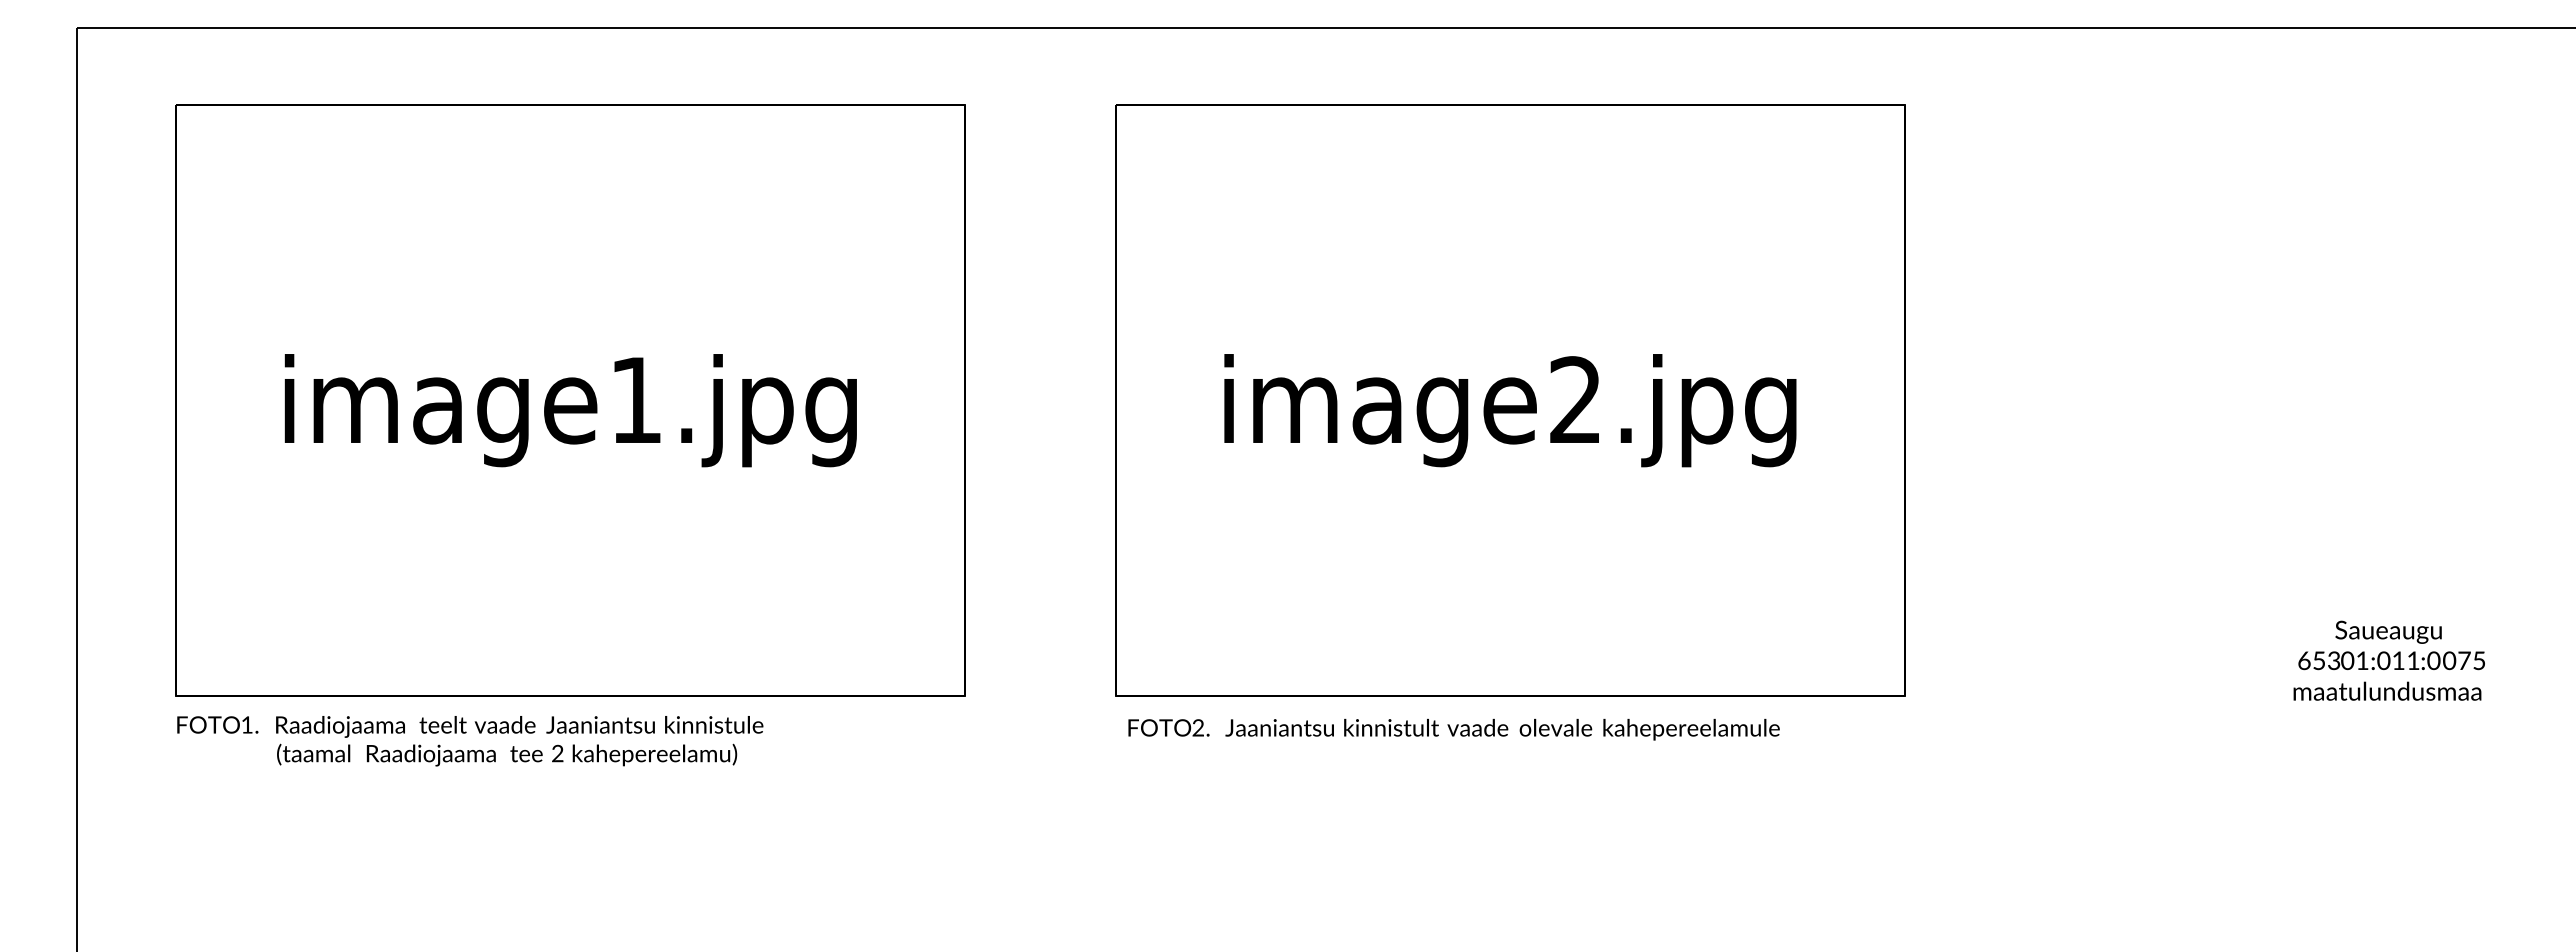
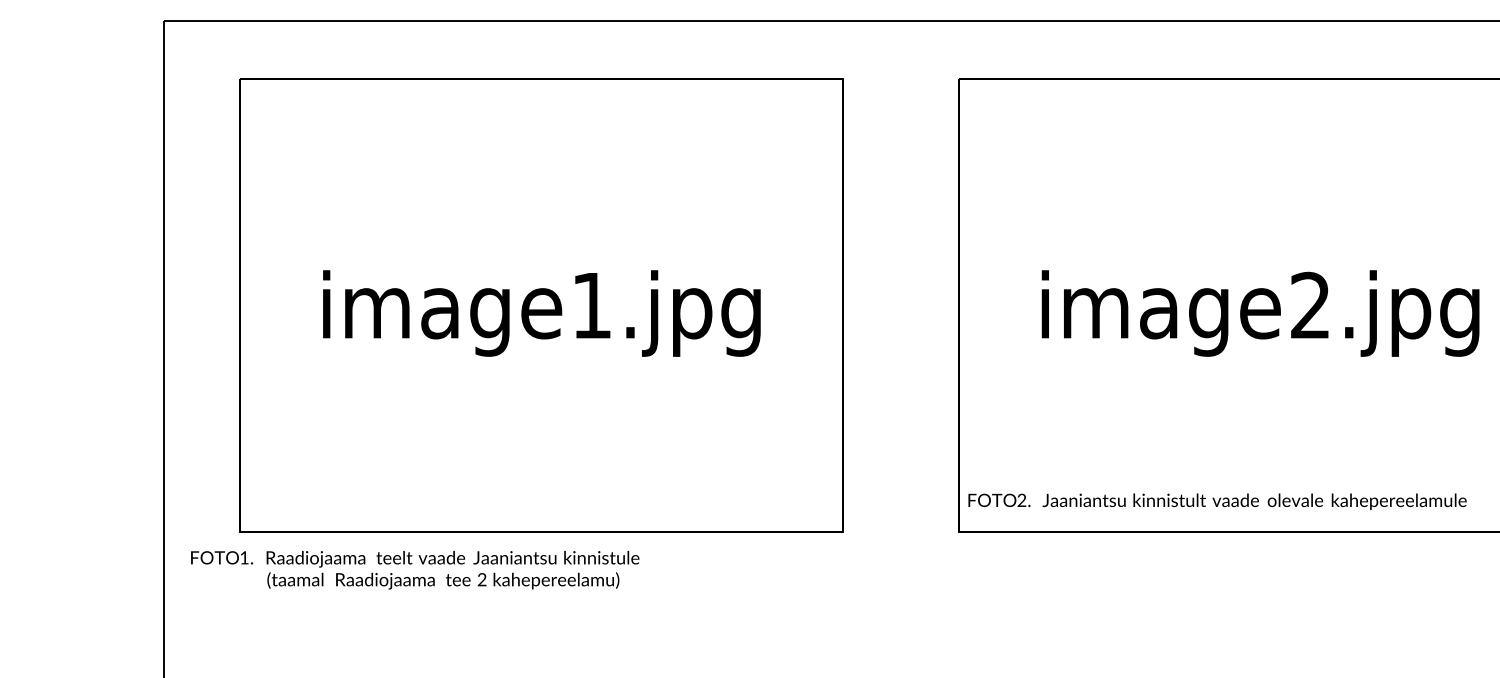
text: (1453, 729) -> (1217, 501), moved
text: (470, 741) -> (415, 570), moved

